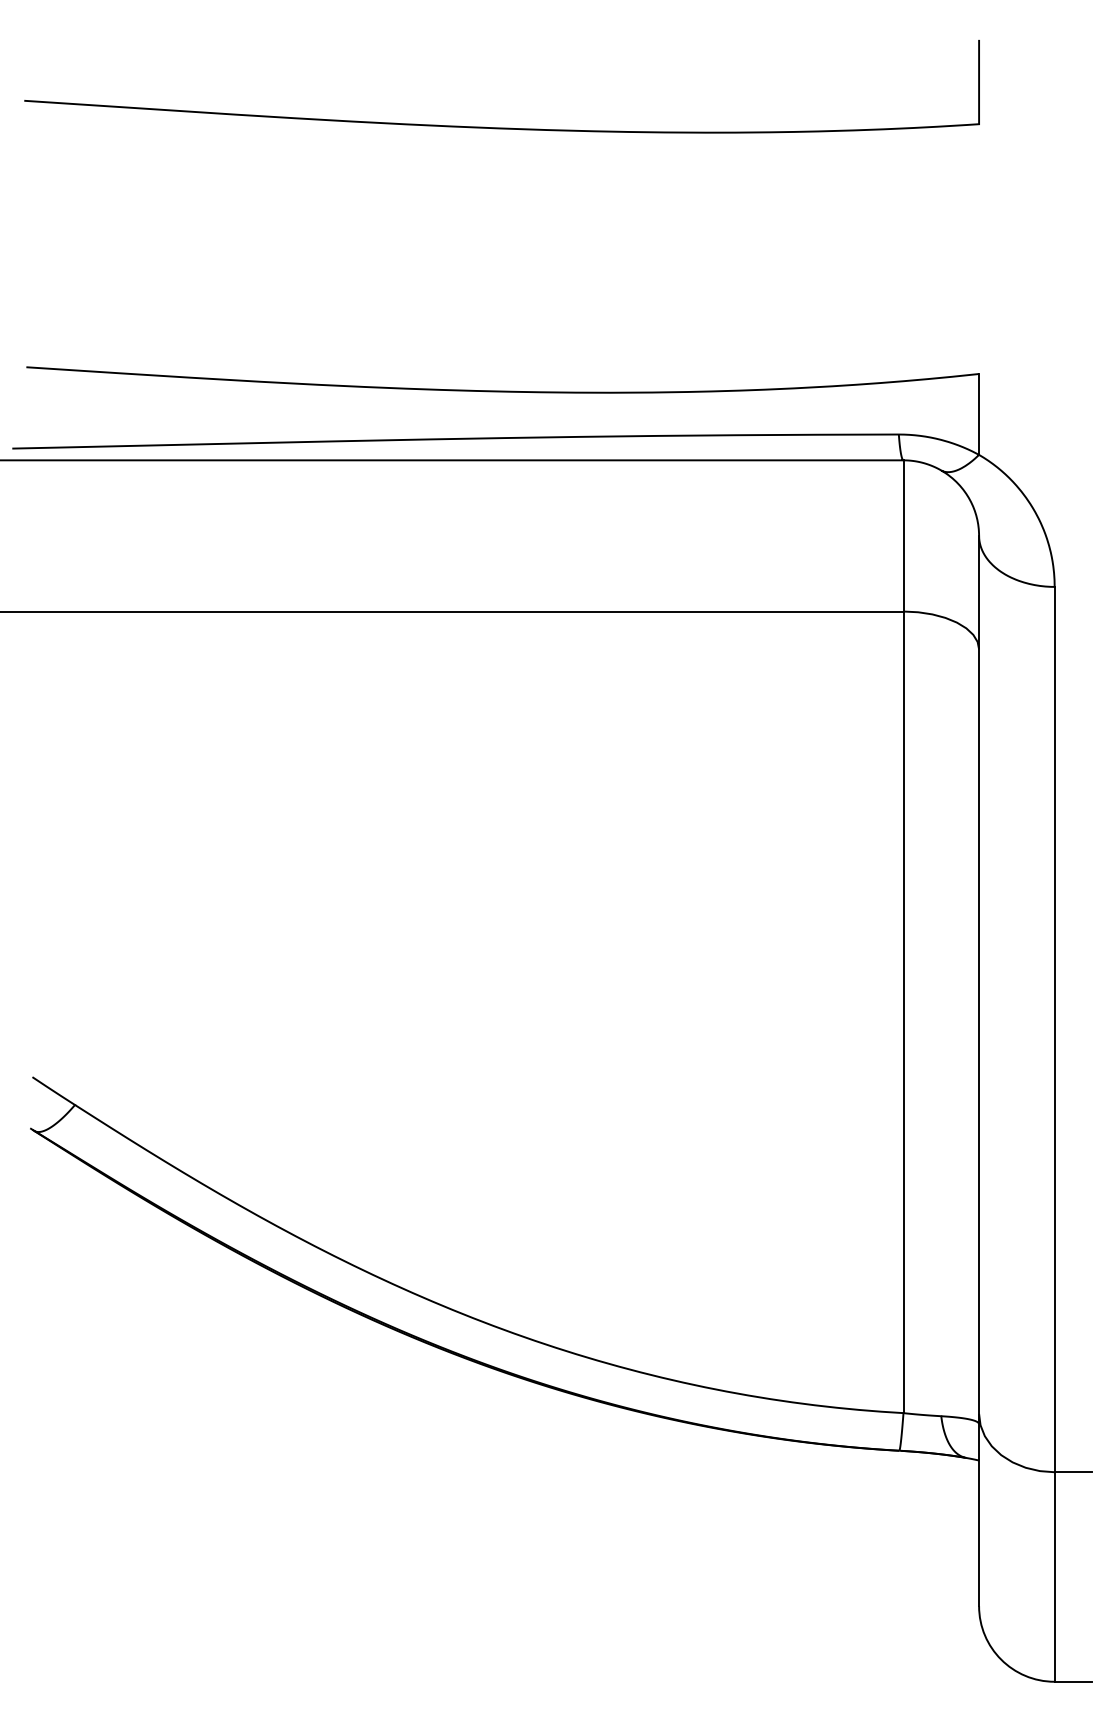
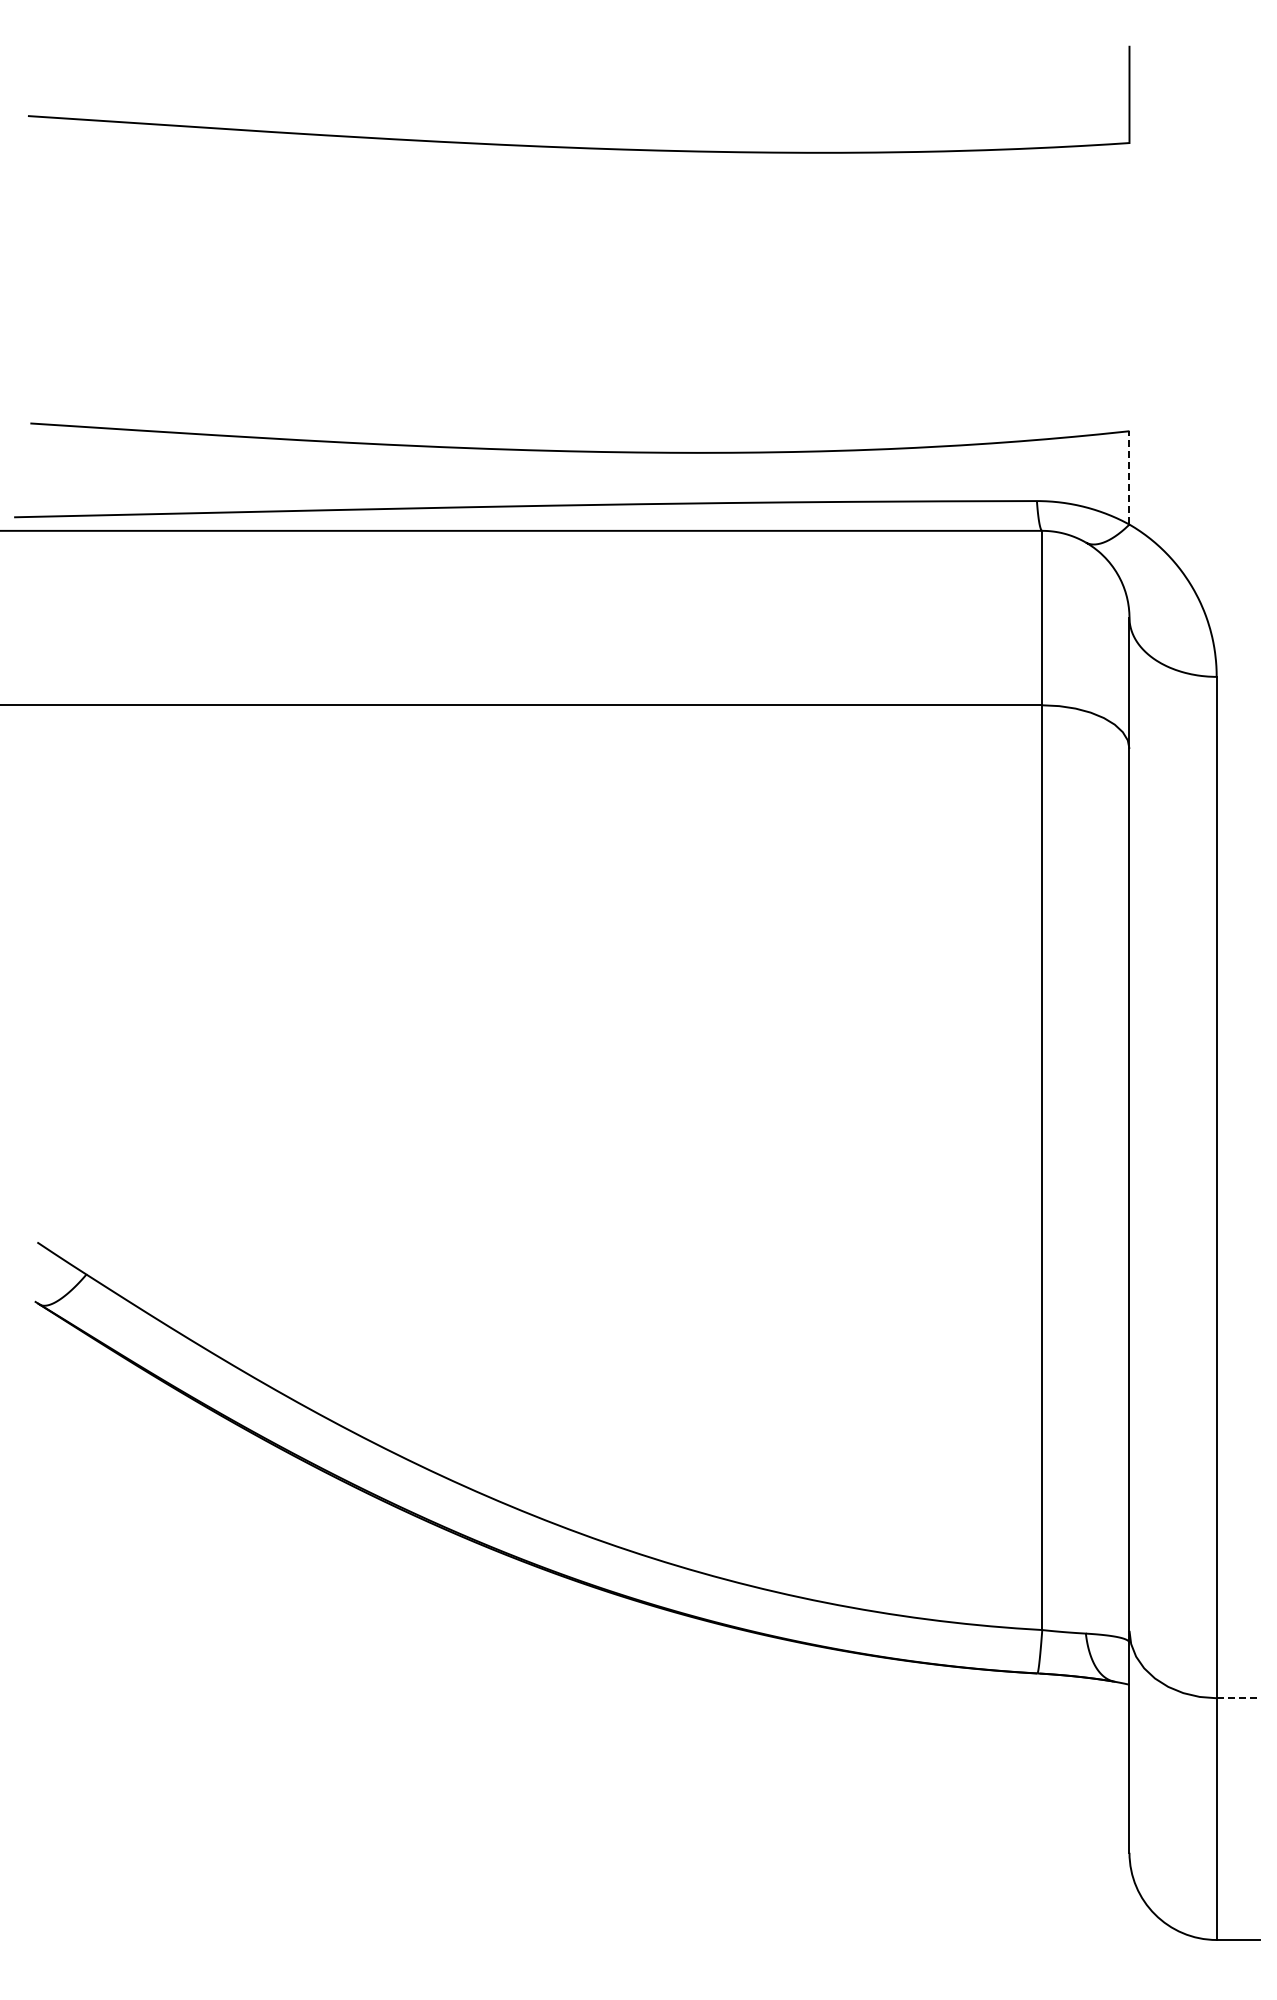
line: (979, 414) -> (1129, 477), solid -> dashed
line: (1073, 1472) -> (1238, 1698), solid -> dashed

